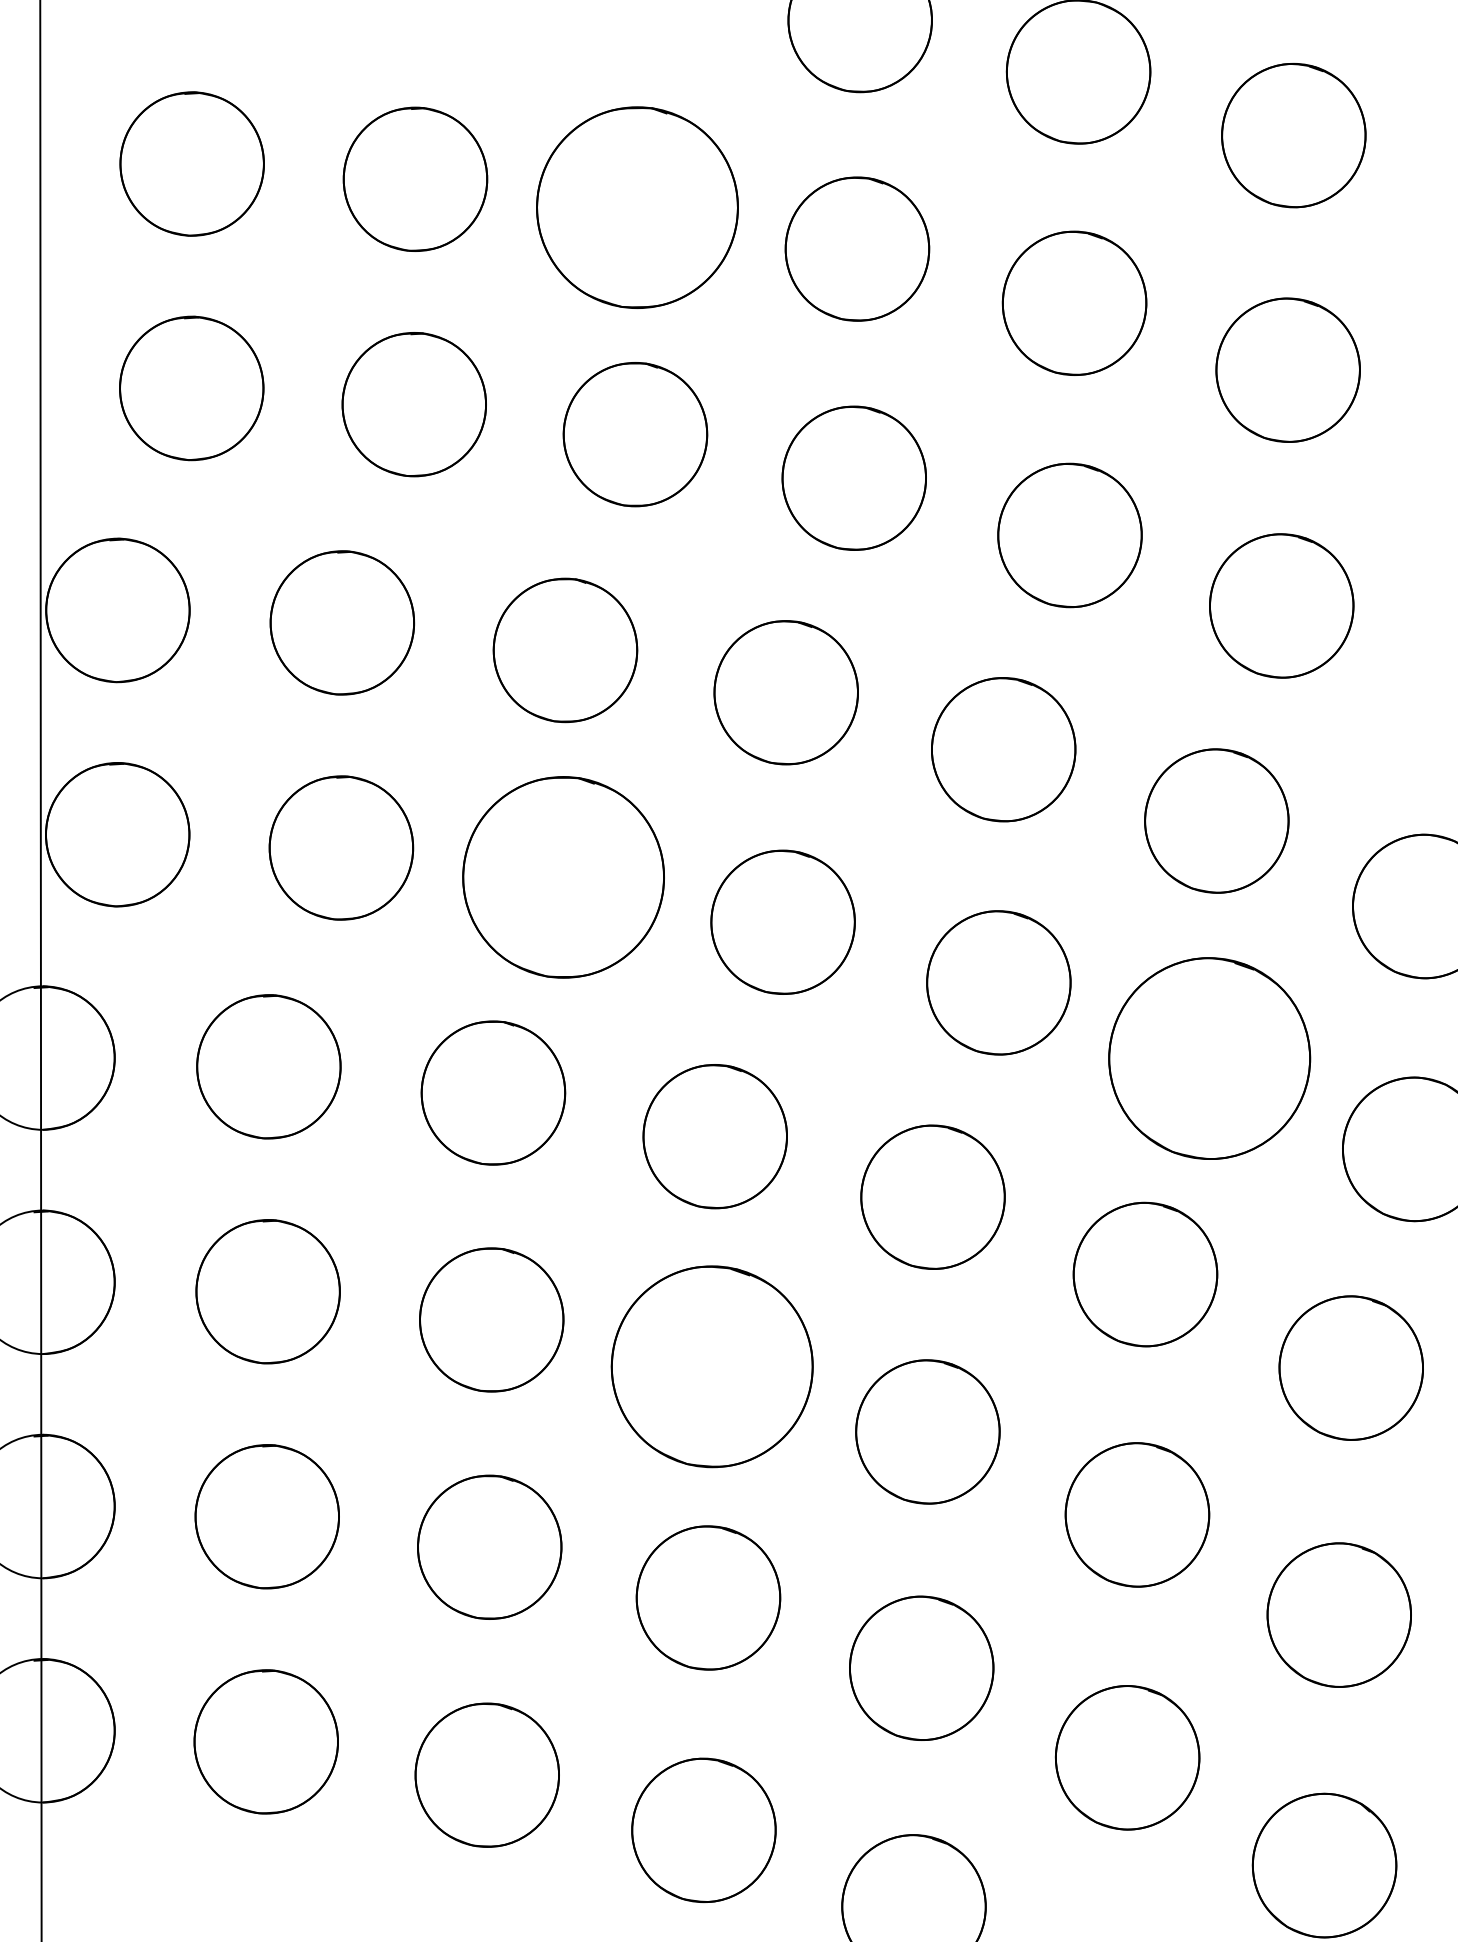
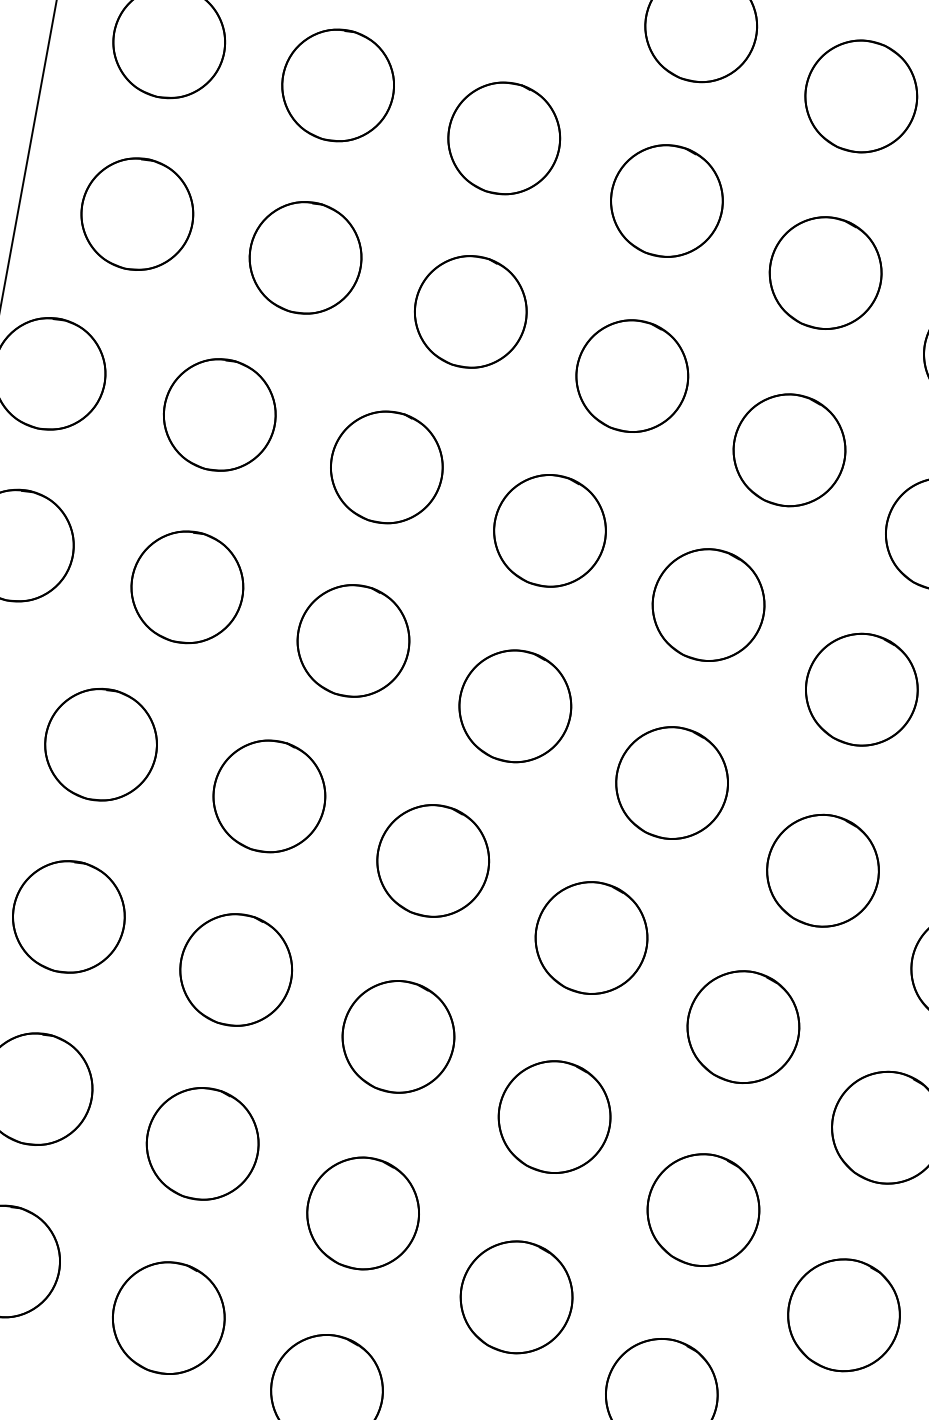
part: (637, 207) -> (504, 138), size x0.71
part: (563, 876) -> (353, 640), size x0.71
circle: (1209, 1058) -> (822, 870), size x0.71
circle: (711, 1366) -> (398, 1036), size x0.71

